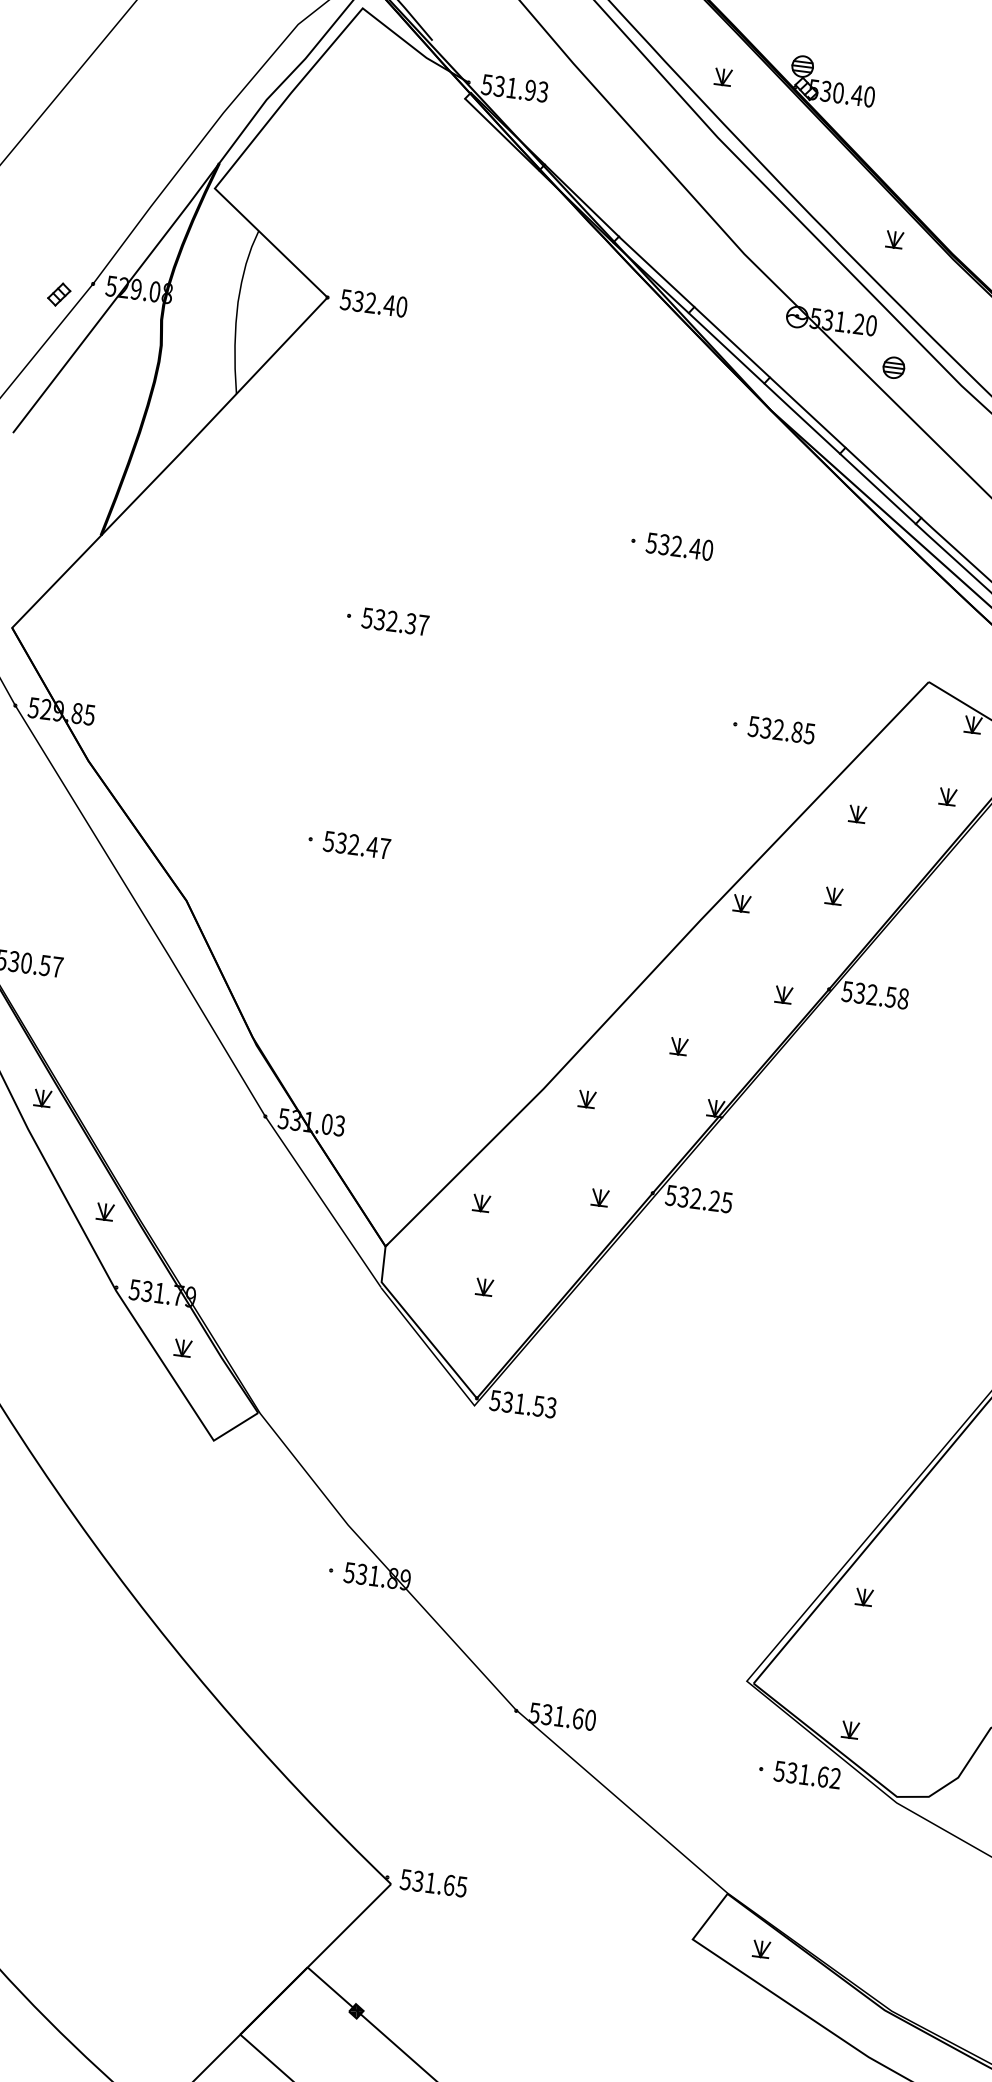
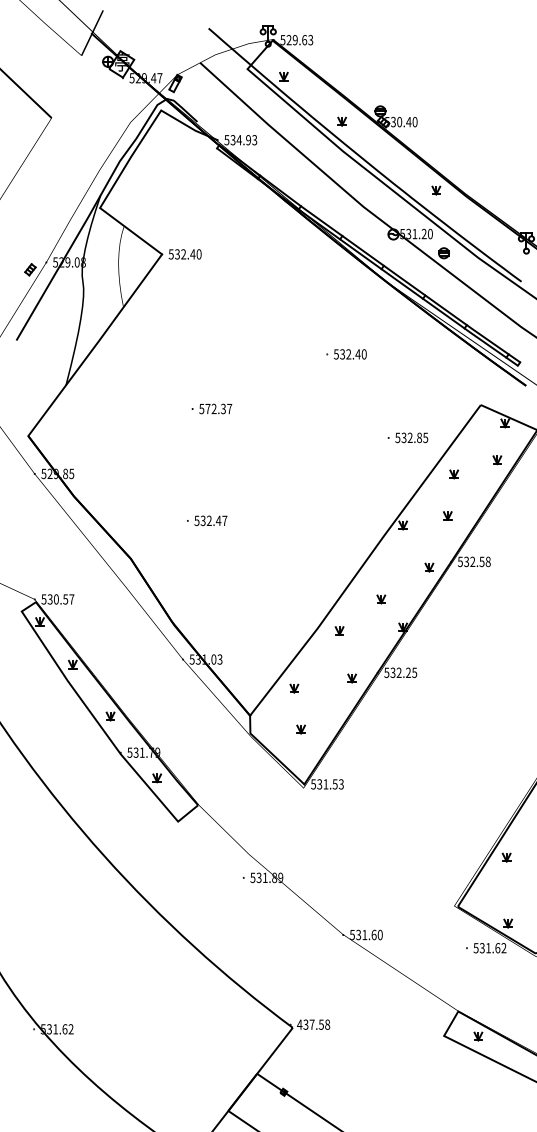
text: (510, 88) -> (238, 140), 531.93 -> 534.93
text: (379, 618) -> (207, 408), 532.37 -> 572.37
text: (433, 1882) -> (313, 1024), 531.65 -> 437.58

